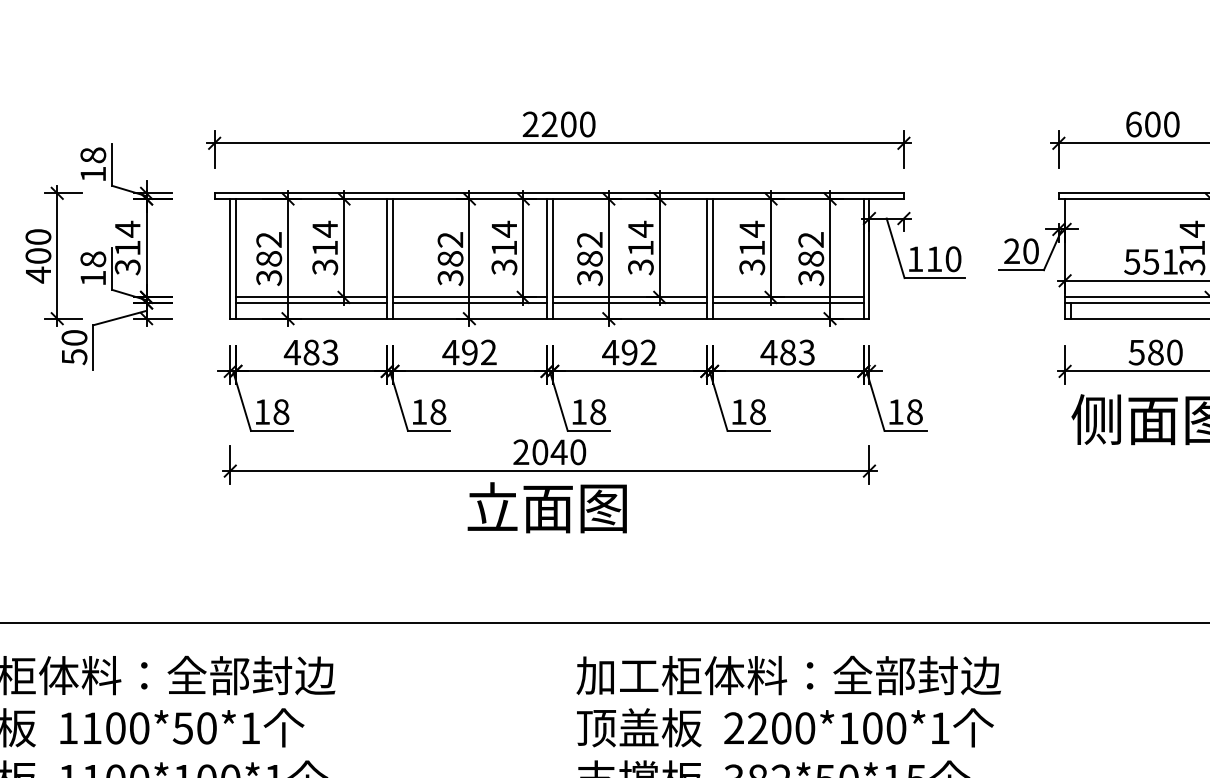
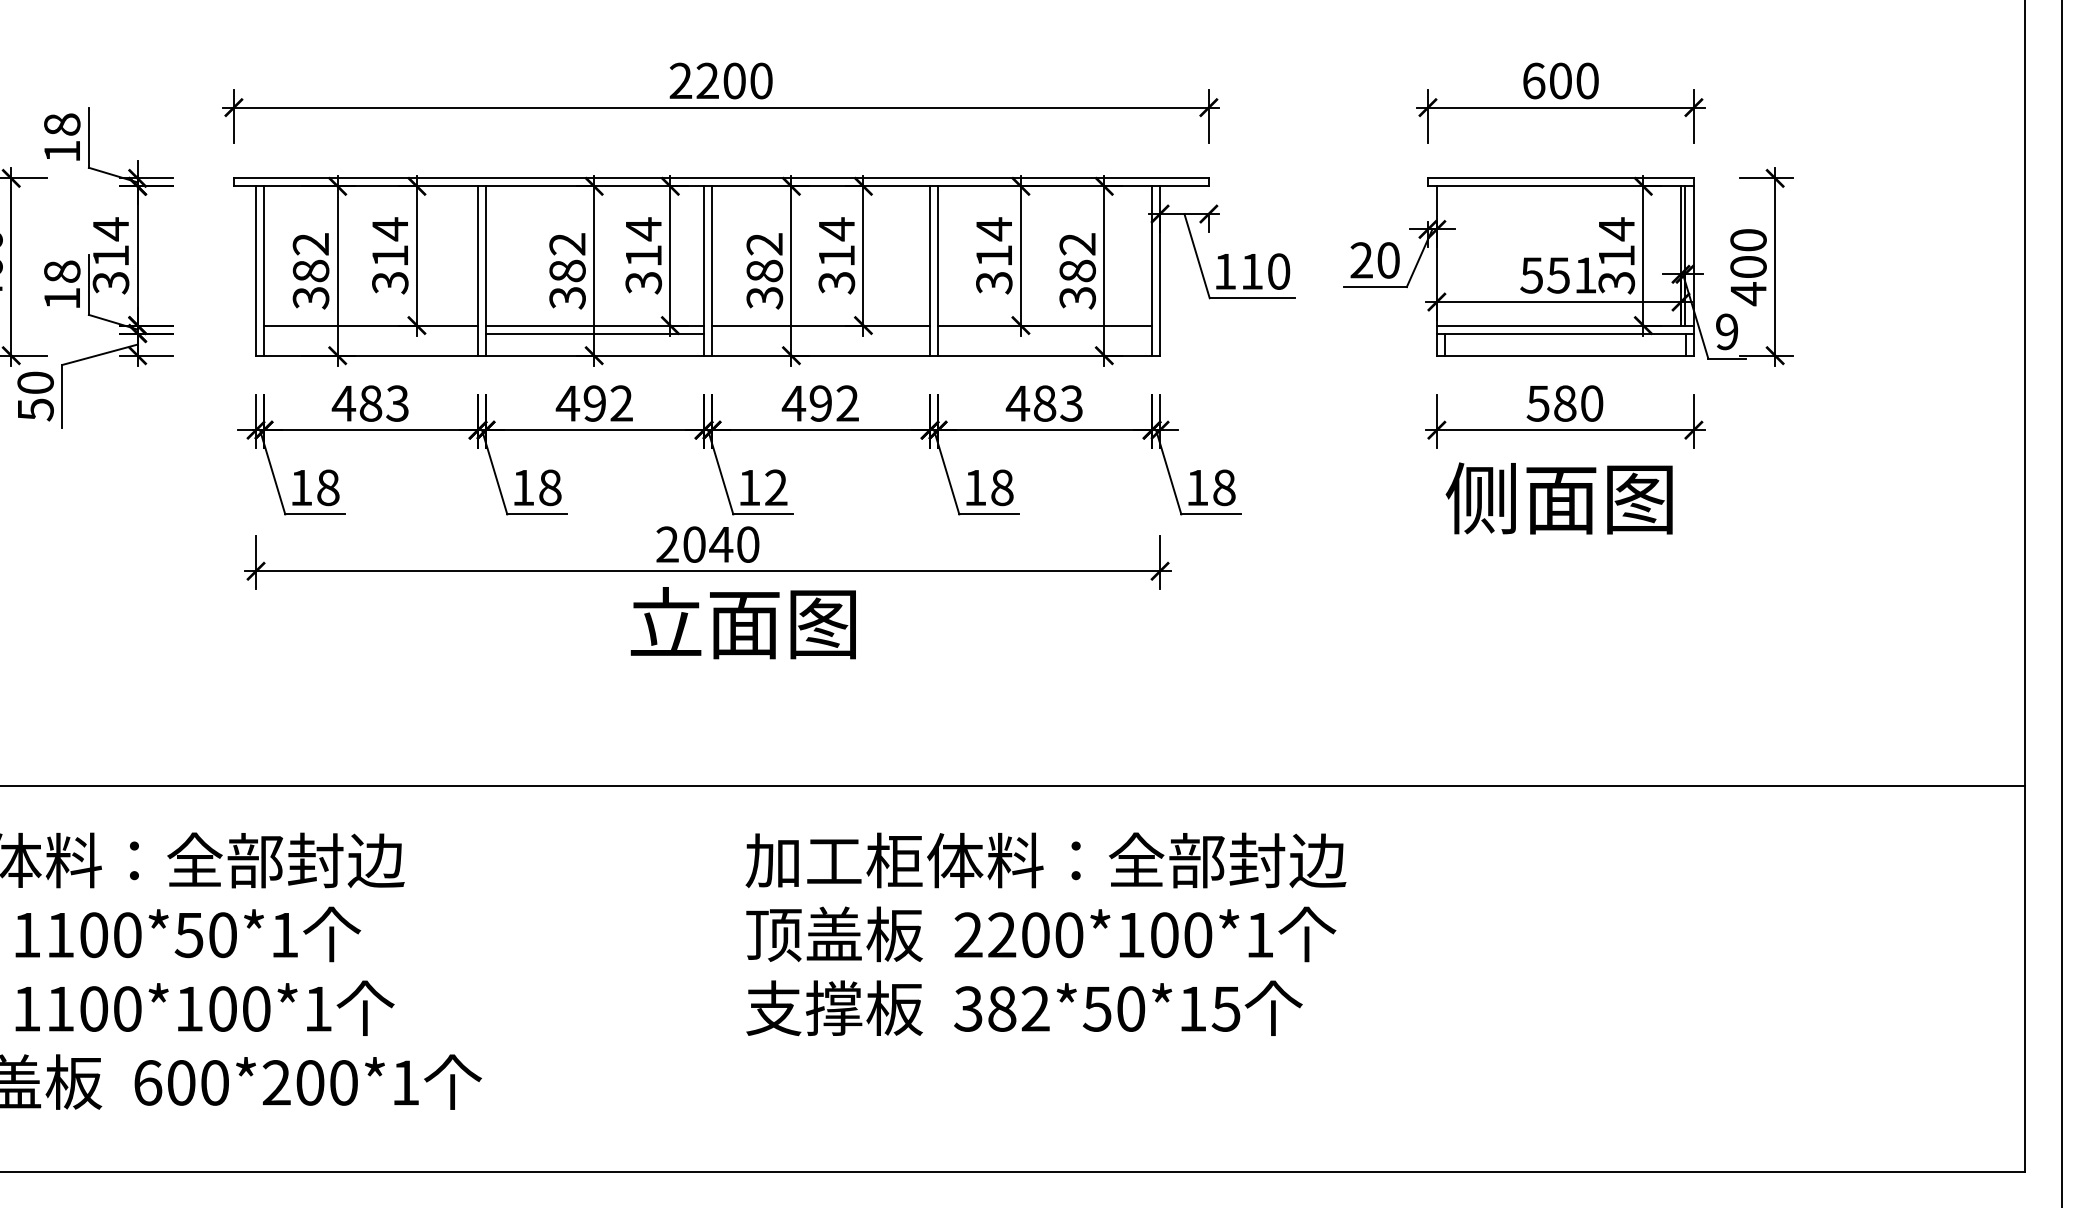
line: (311, 303) -> (371, 333), removed
line: (630, 303) -> (821, 333), removed
line: (788, 303) -> (1045, 333), removed
text: (598, 411) -> (776, 487), 18 -> 12
text: (546, 508) -> (742, 623), moved

